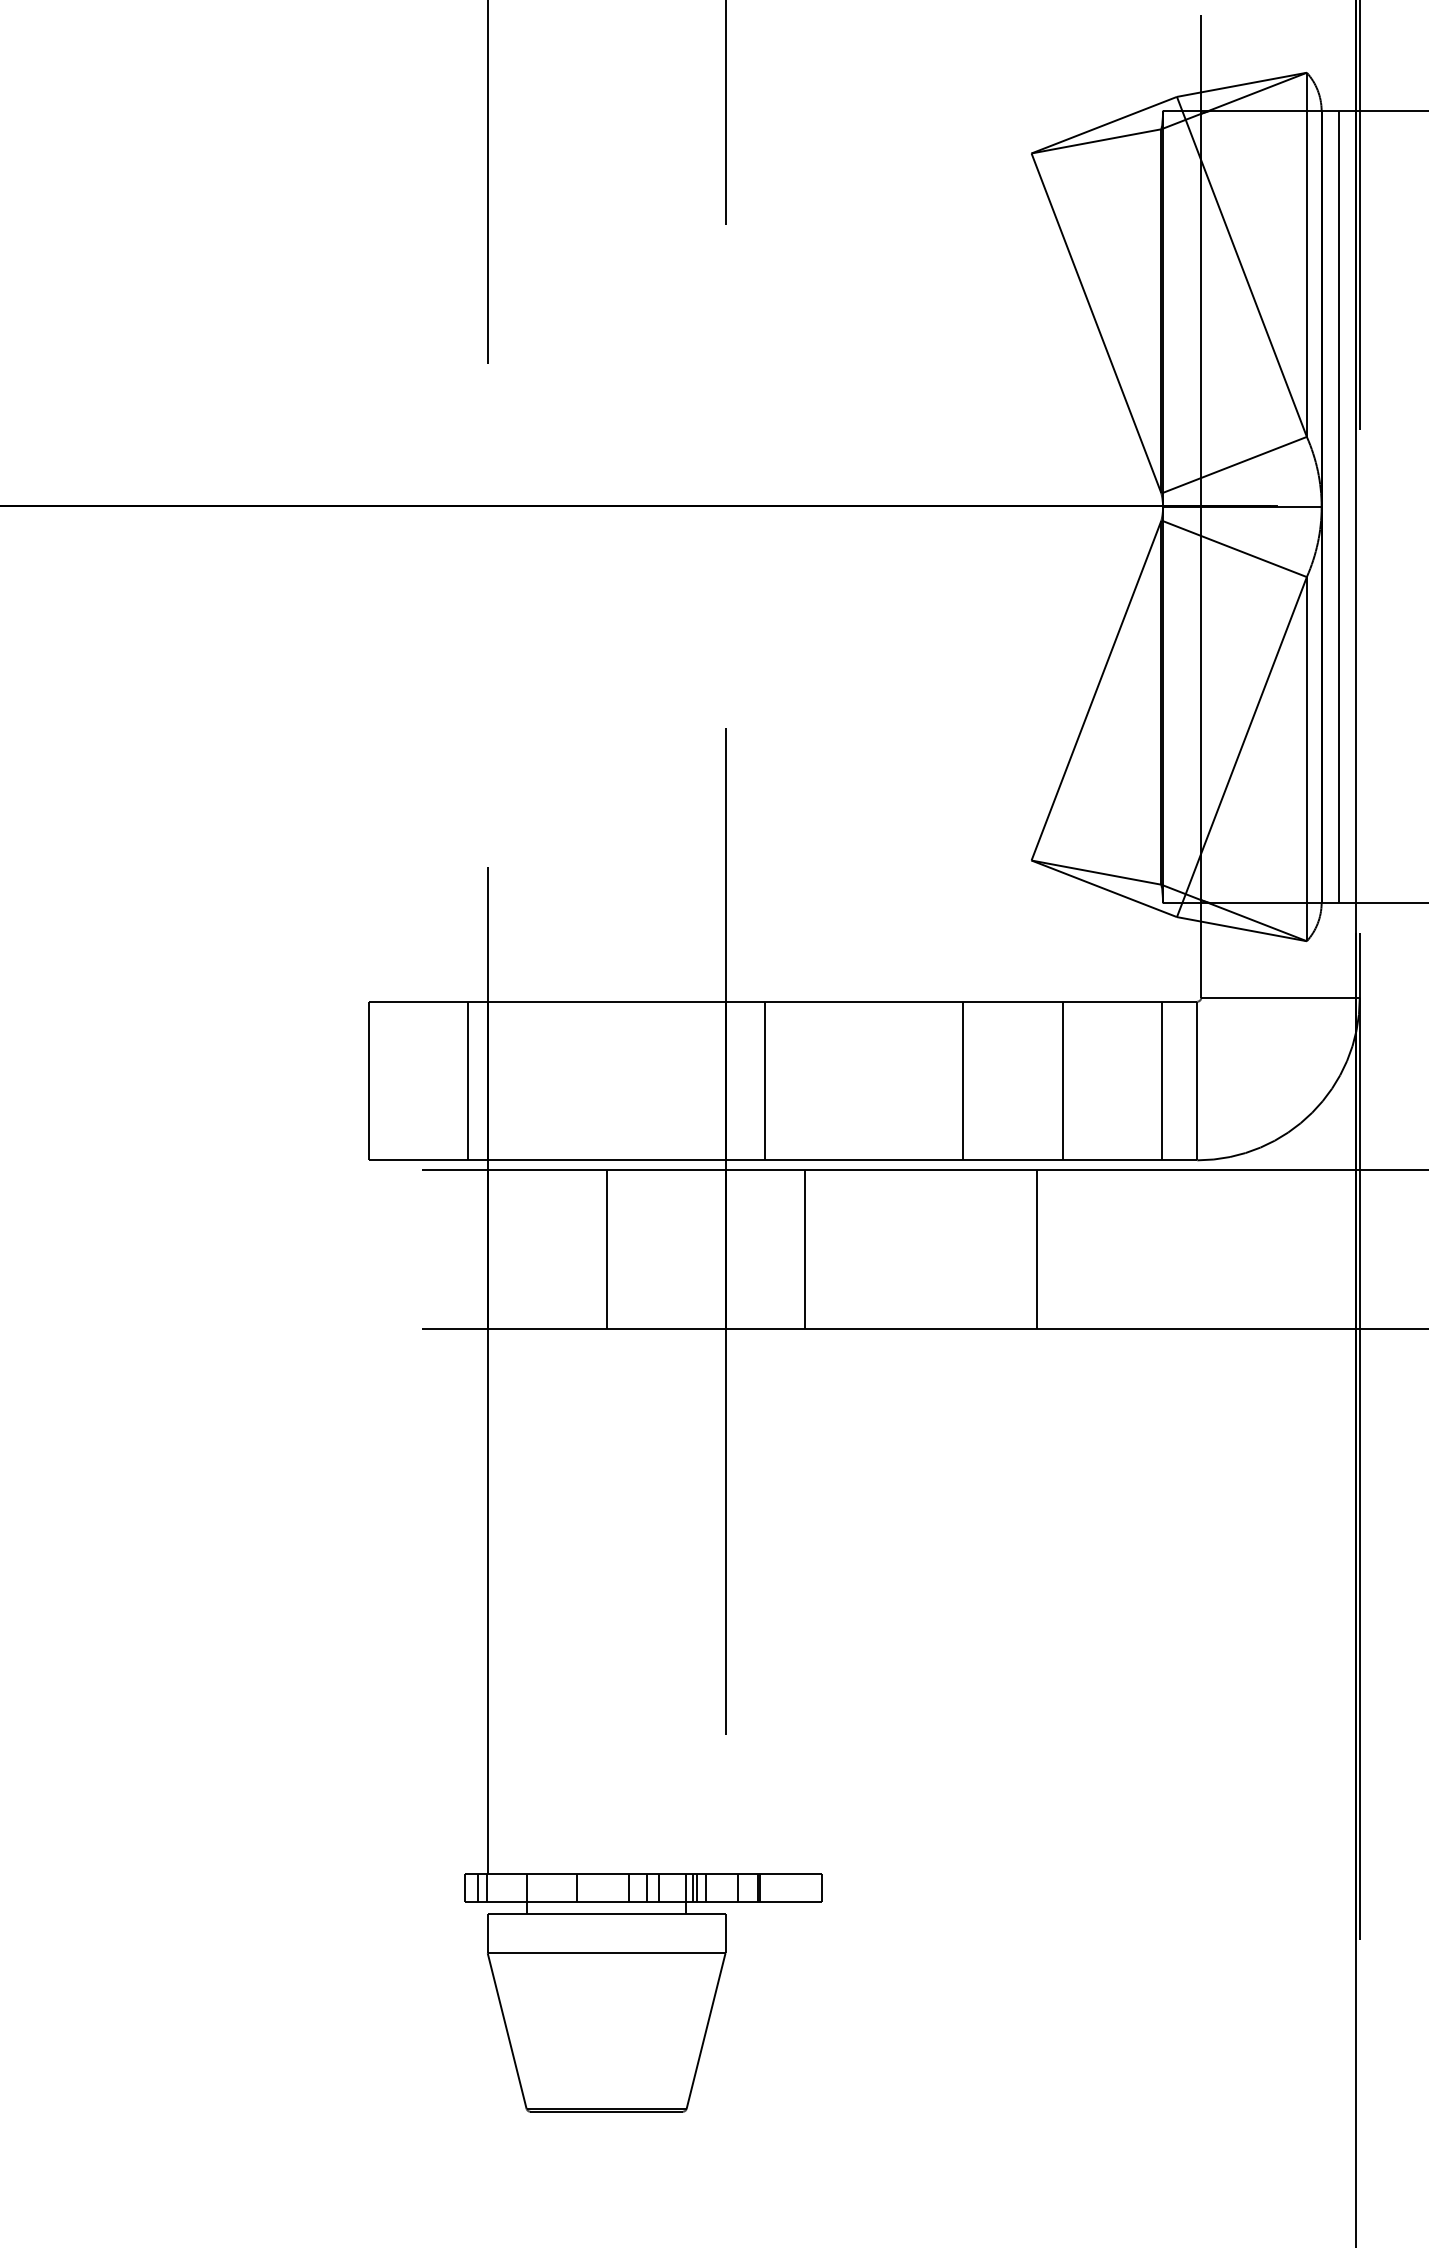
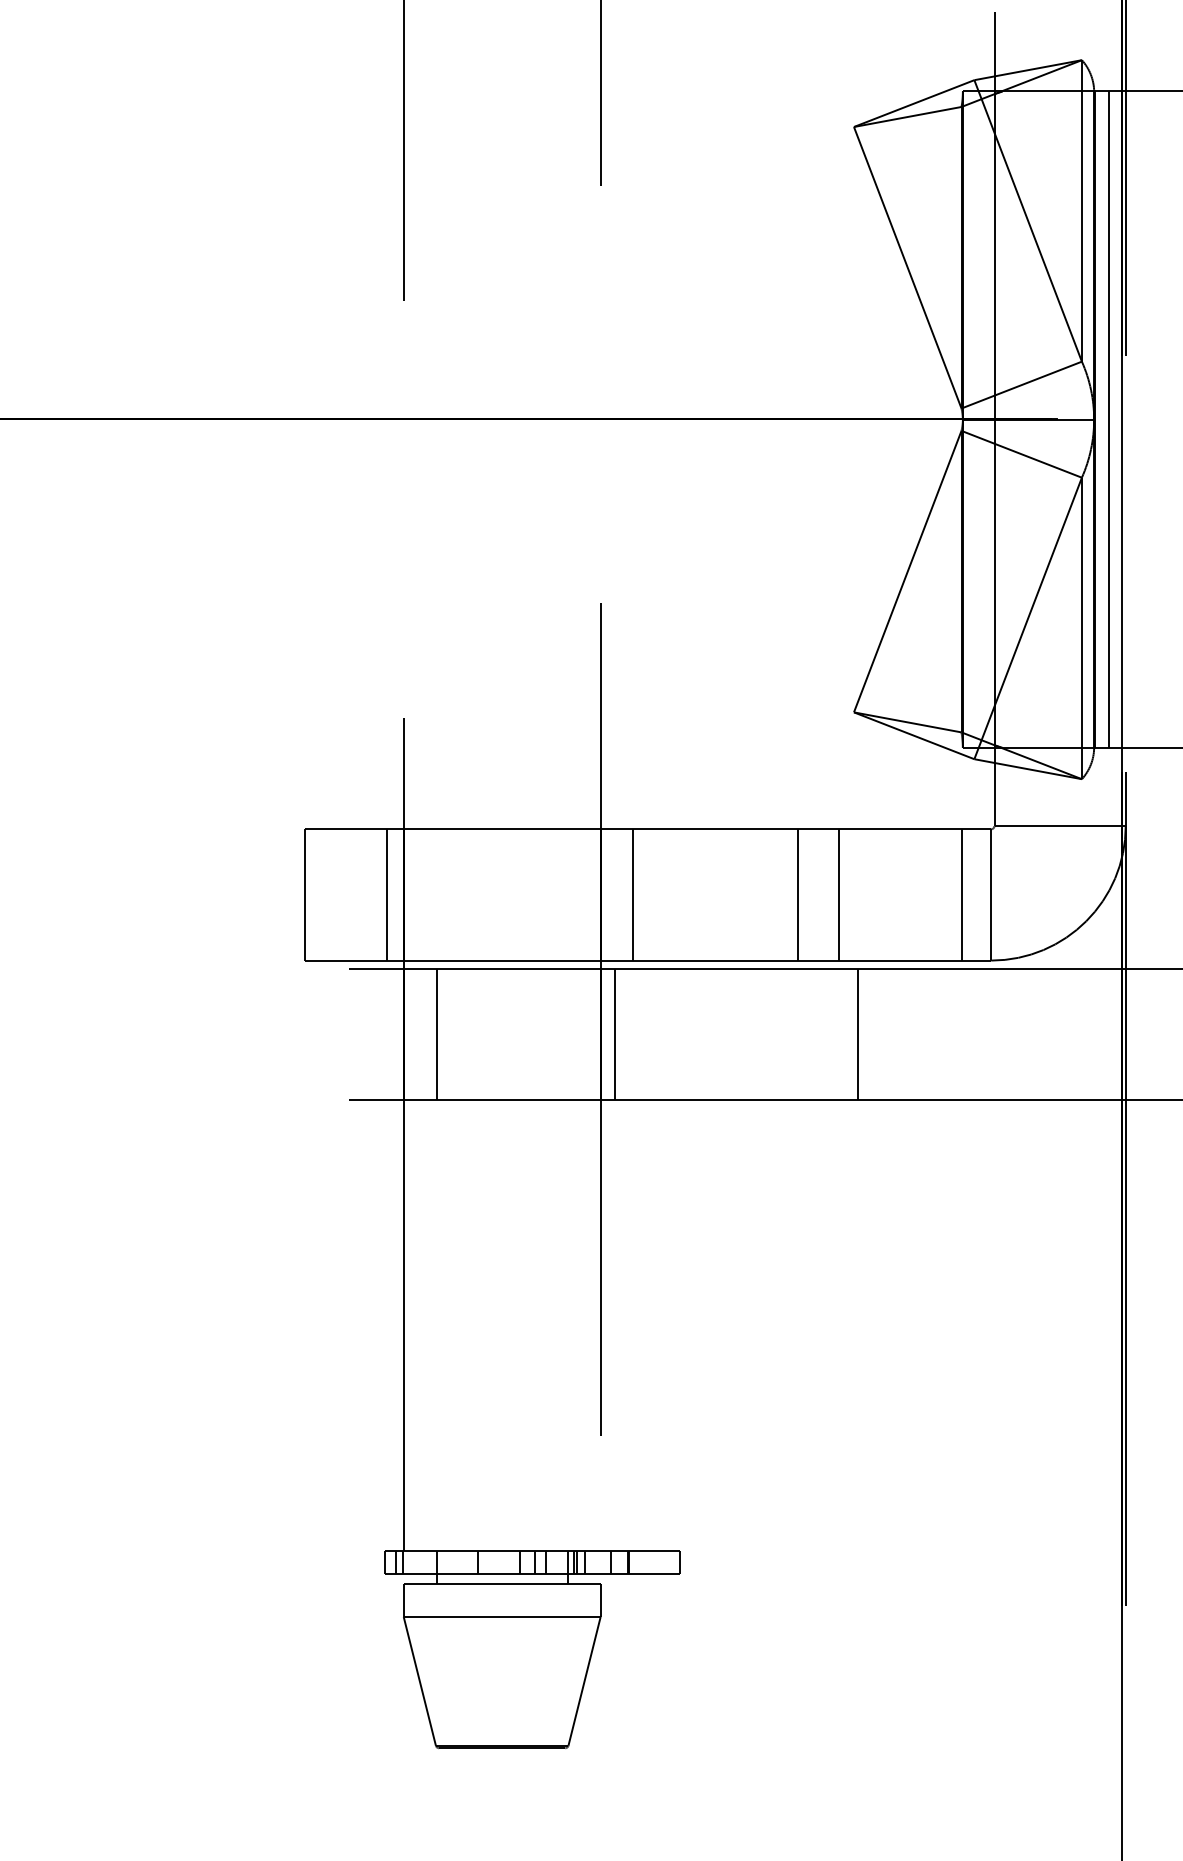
line: (1062, 1080) -> (838, 894), moved
line: (606, 1249) -> (437, 1034), moved
line: (805, 1249) -> (615, 1034), moved

